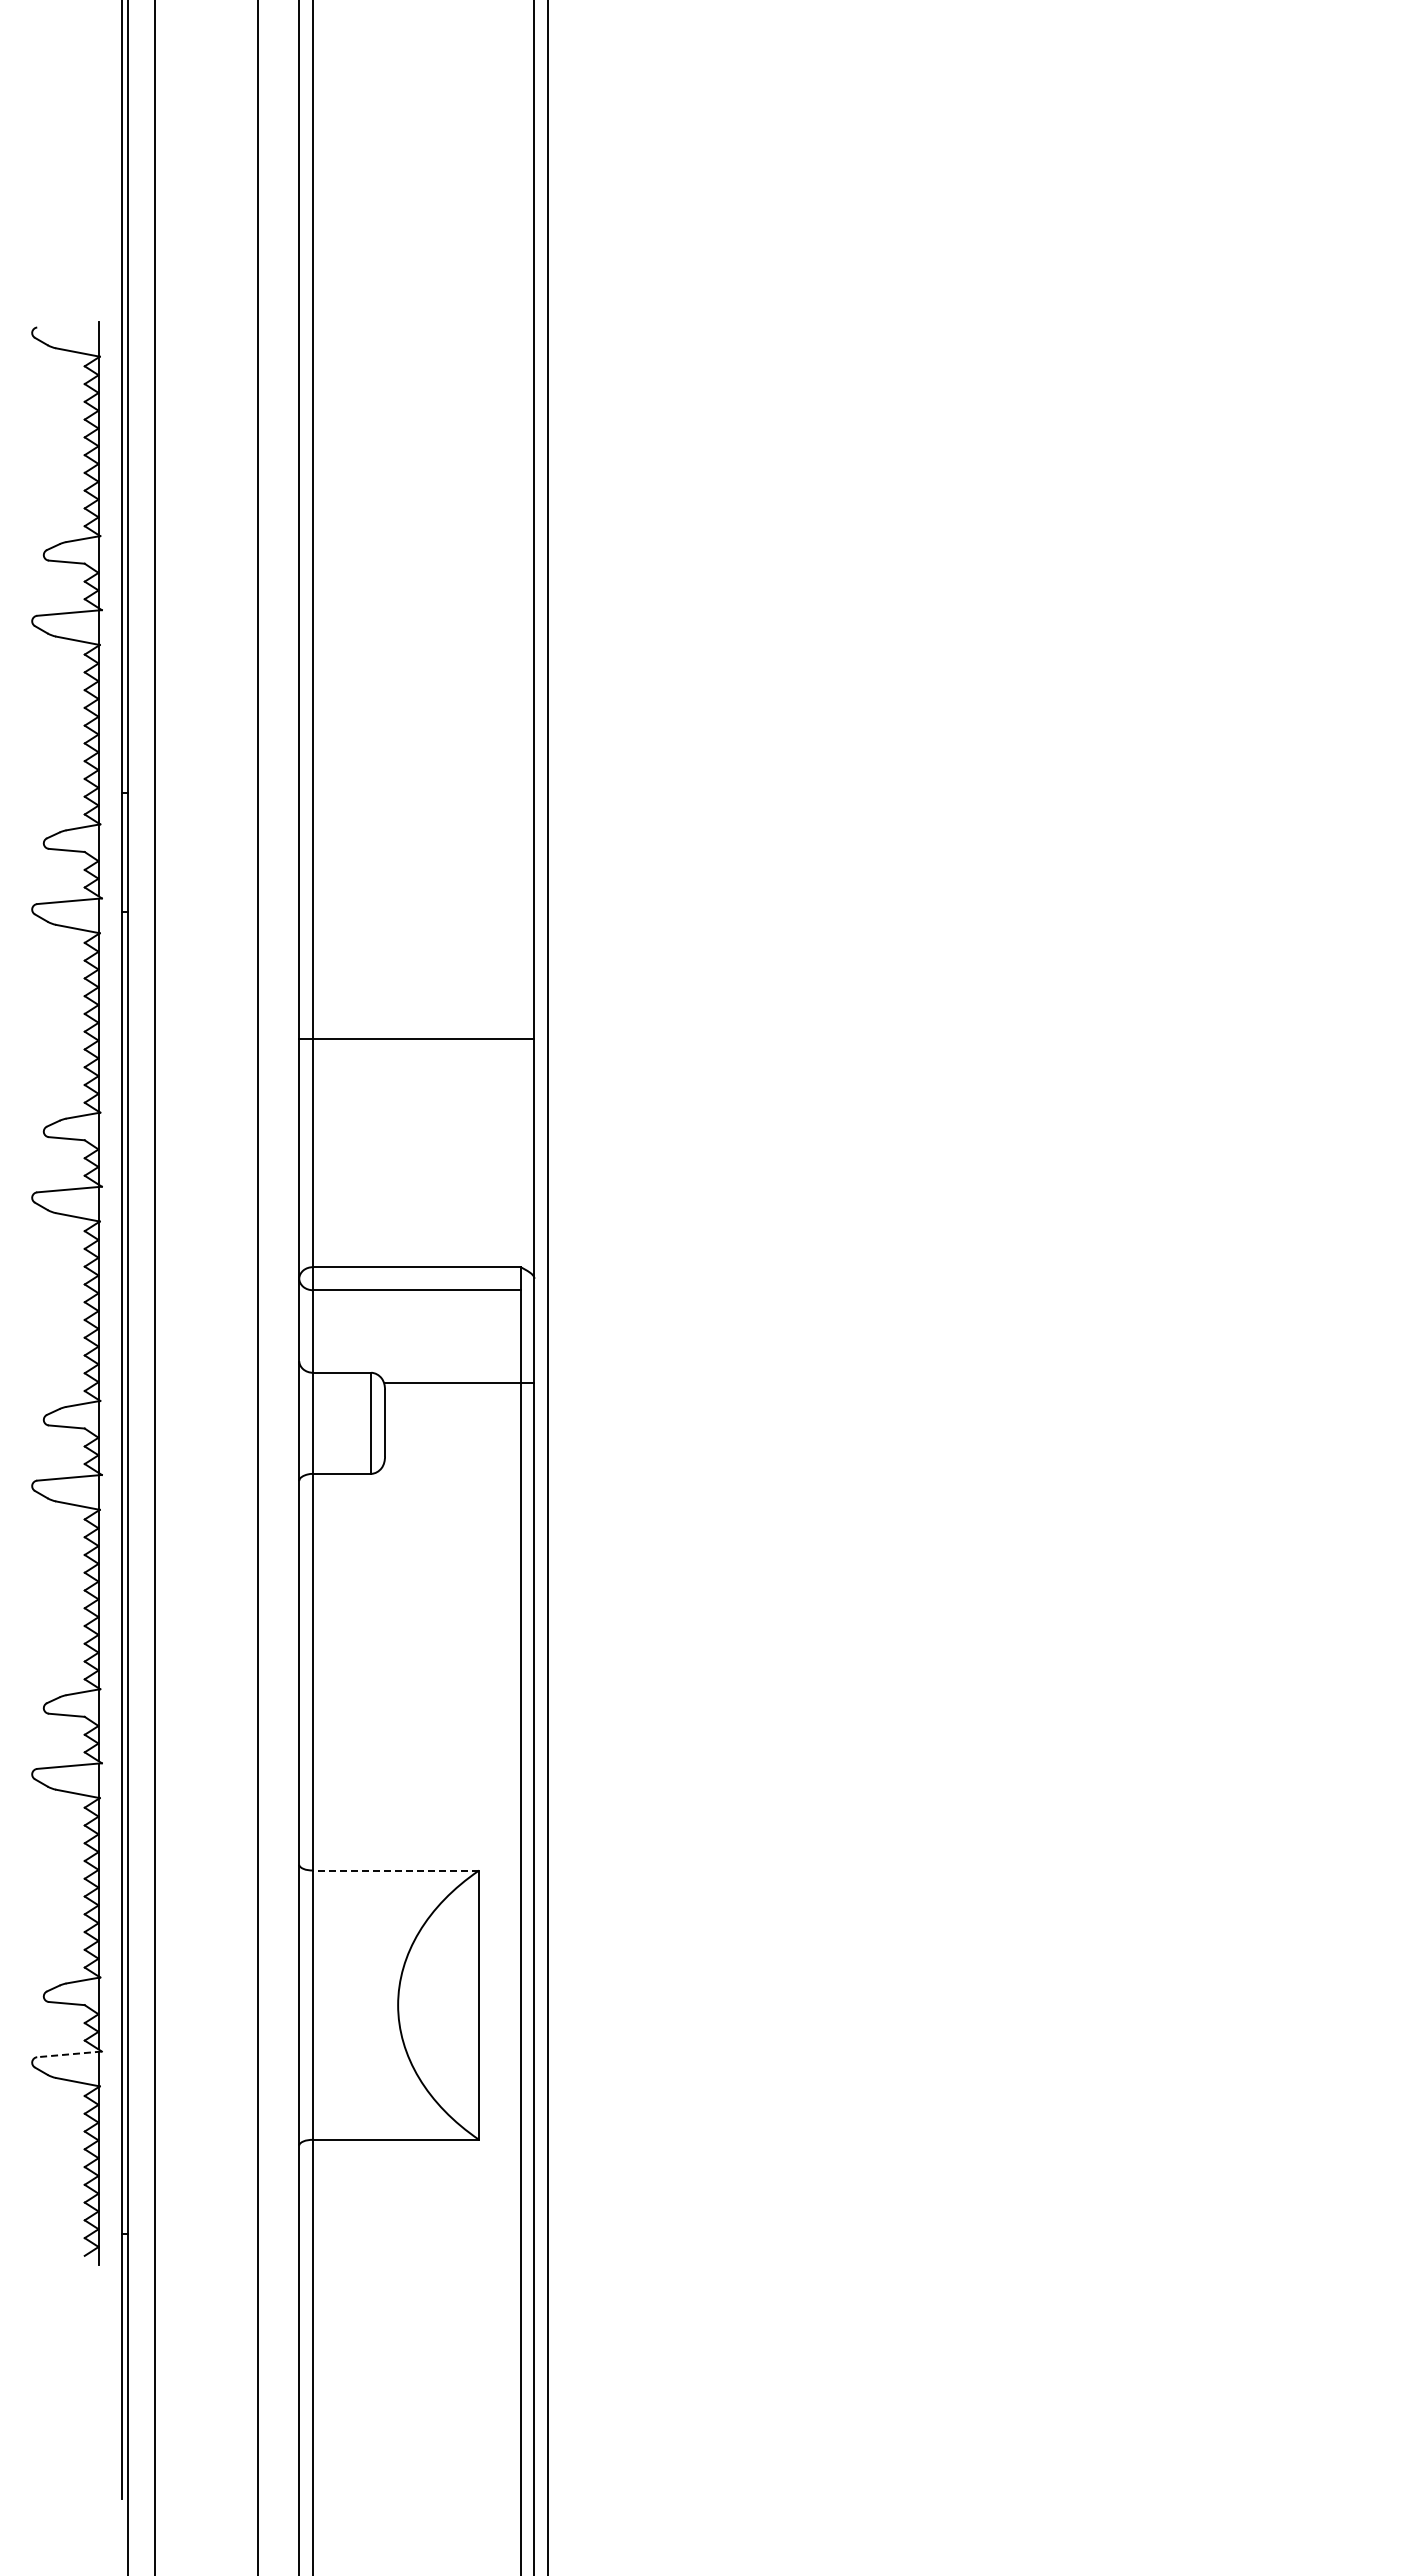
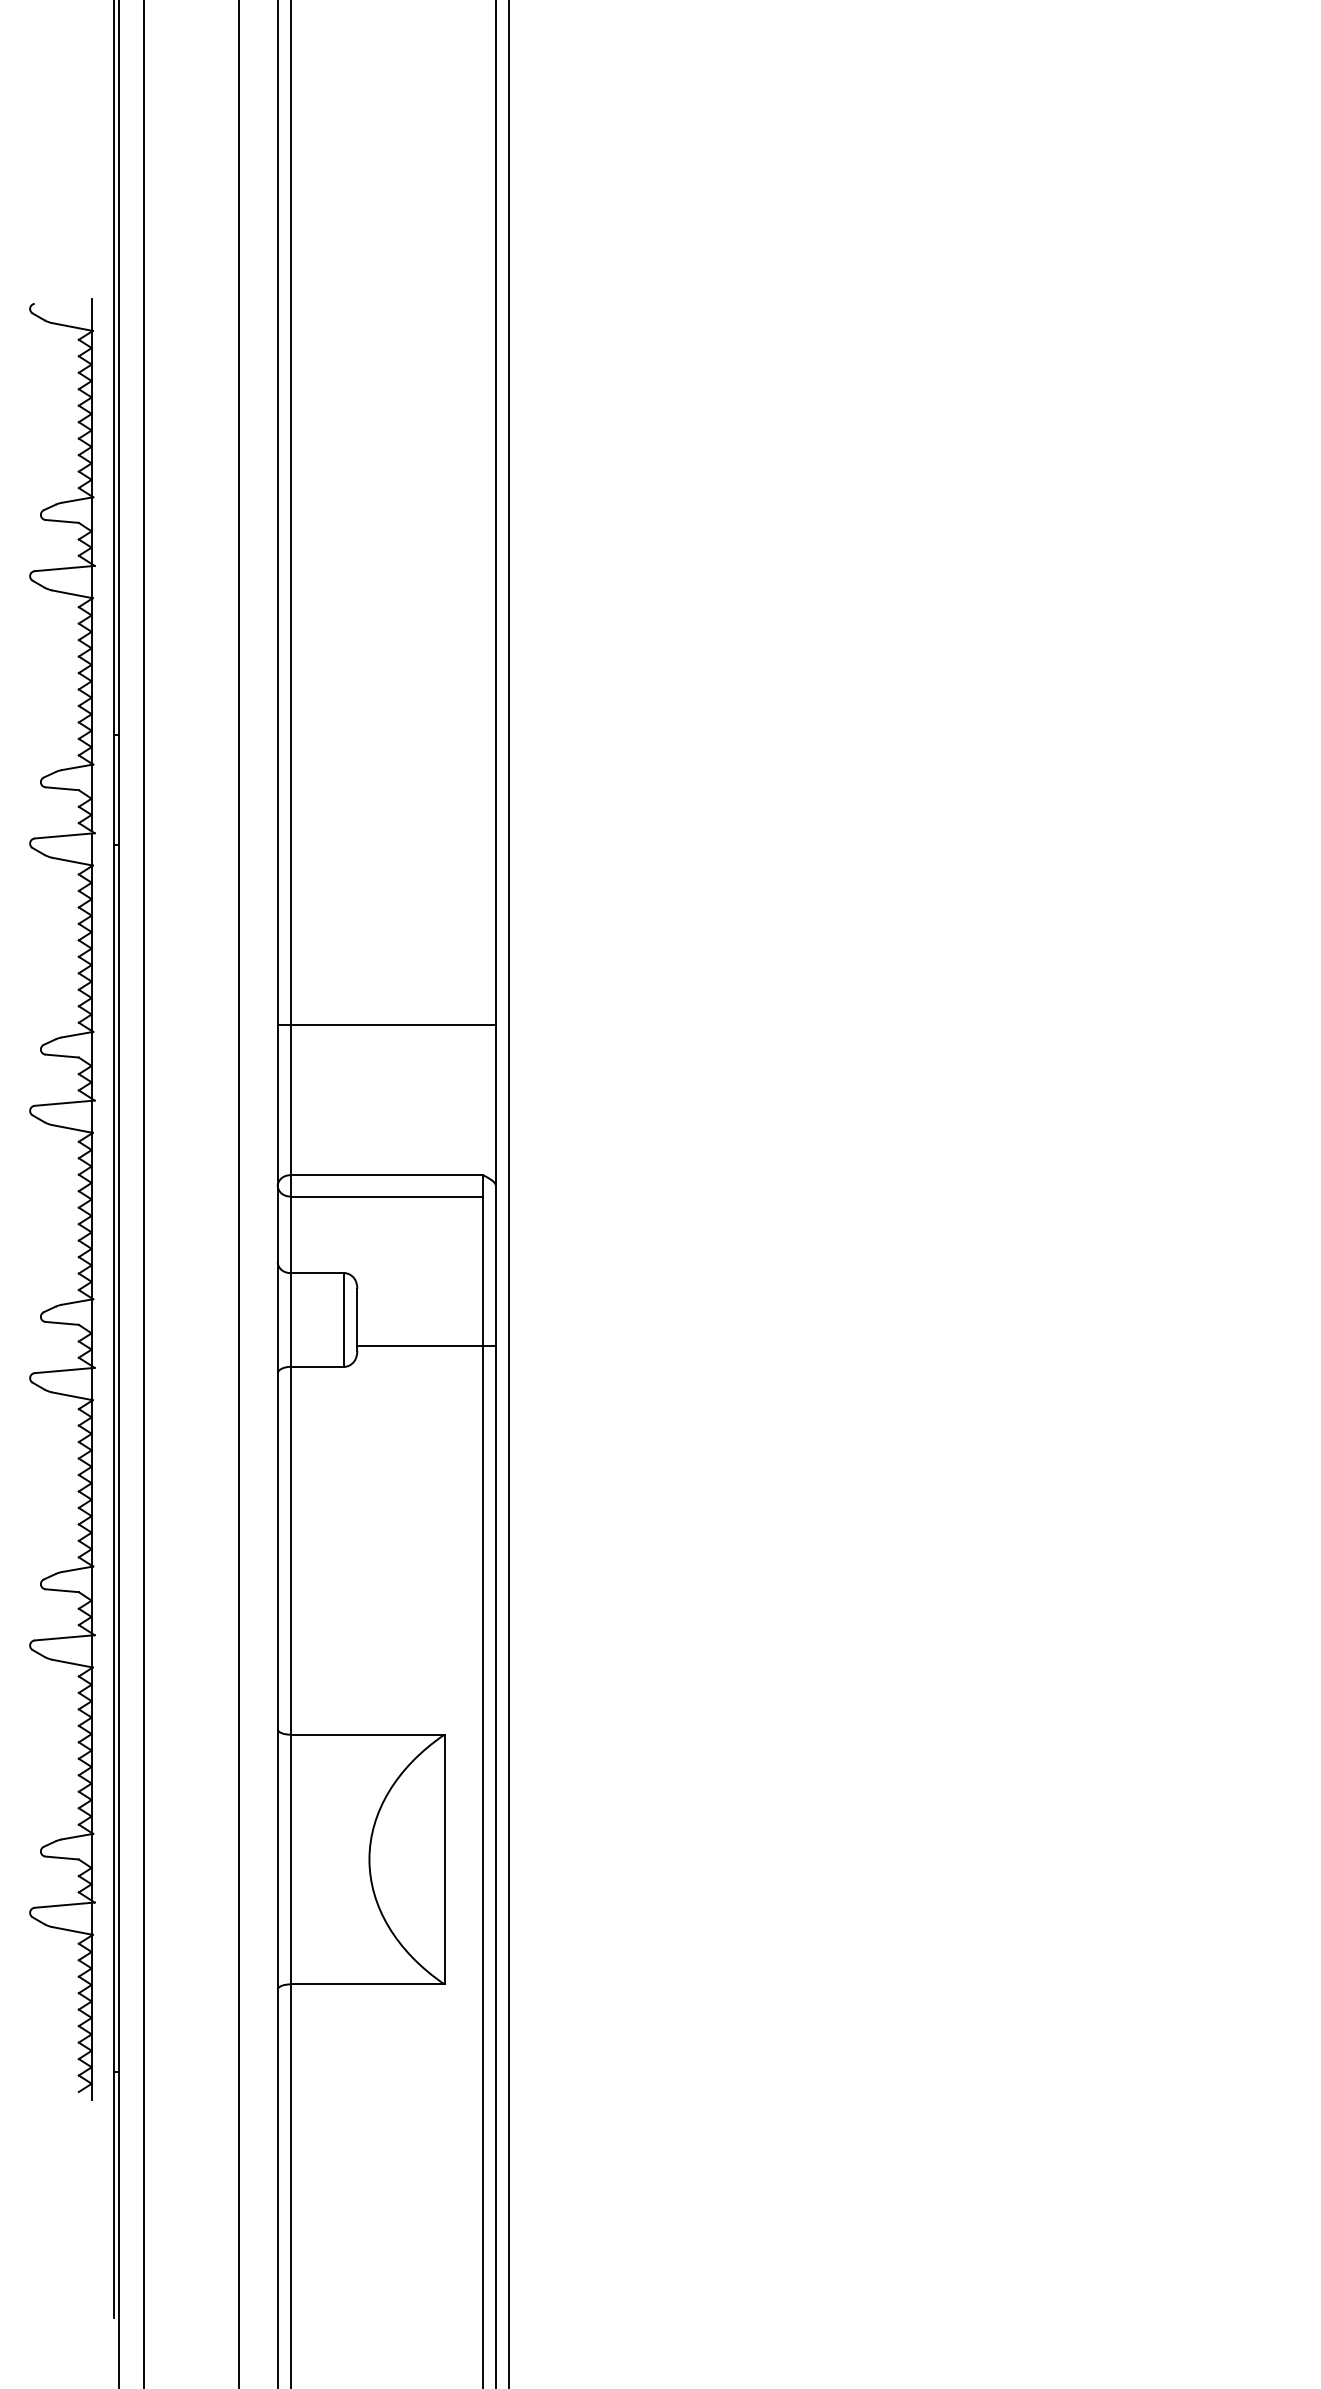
line: (416, 1038) -> (386, 1025), moved
line: (459, 1382) -> (426, 1346), moved
line: (395, 1870) -> (367, 1734), dashed -> solid
line: (69, 2054) -> (64, 1905), dashed -> solid

